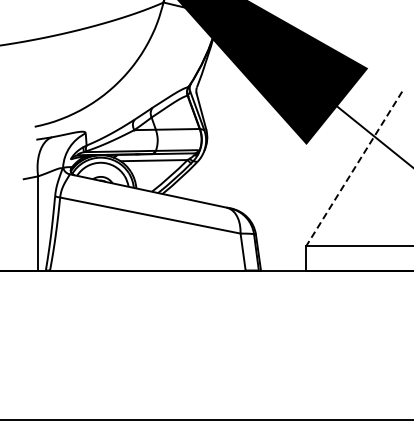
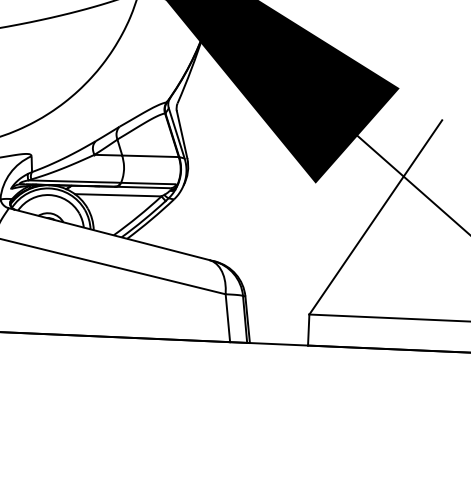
line: (353, 169) -> (374, 217), dashed -> solid

